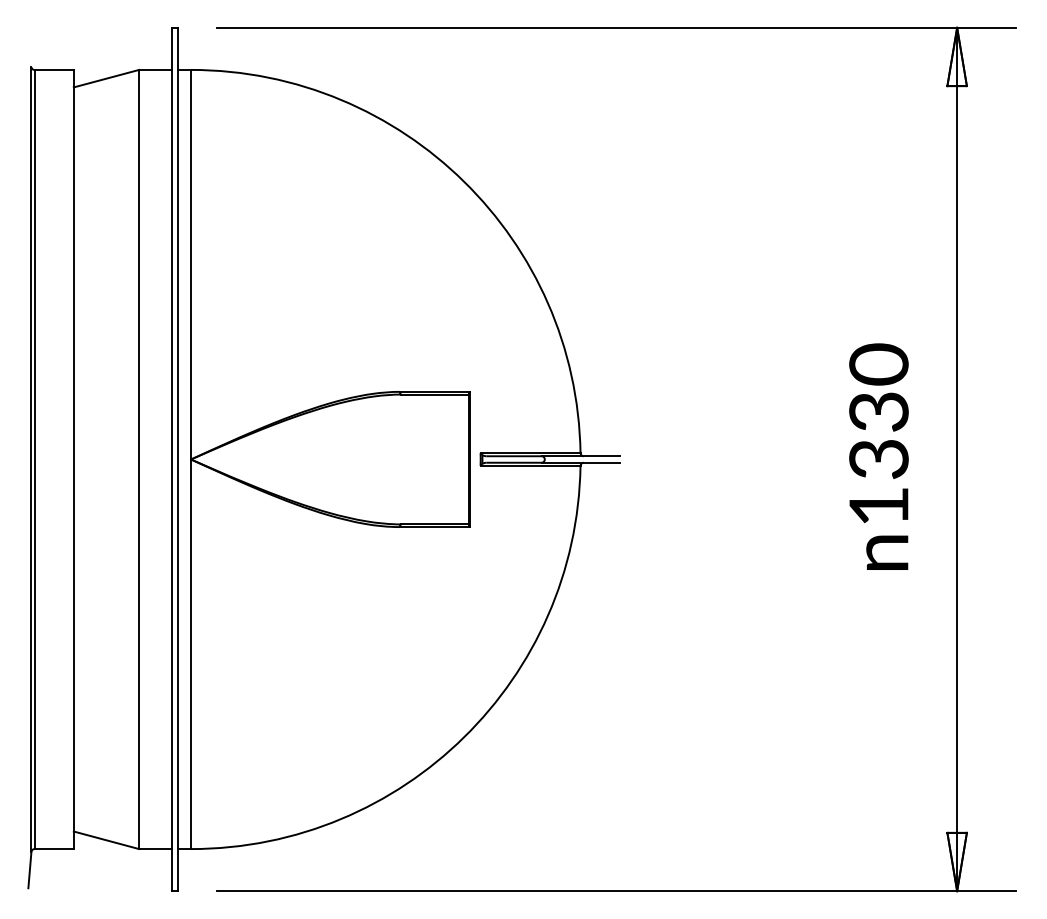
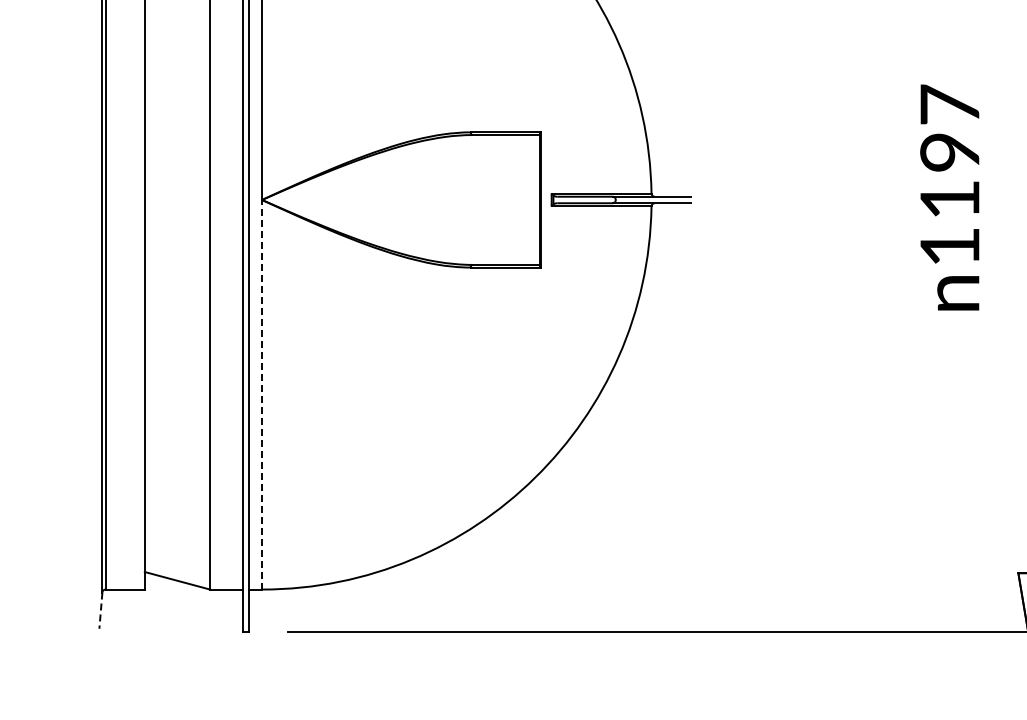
text: (878, 410) -> (949, 150), 1330 -> 1197
line: (191, 654) -> (262, 394), solid -> dashed
line: (29, 870) -> (100, 610), solid -> dashed

